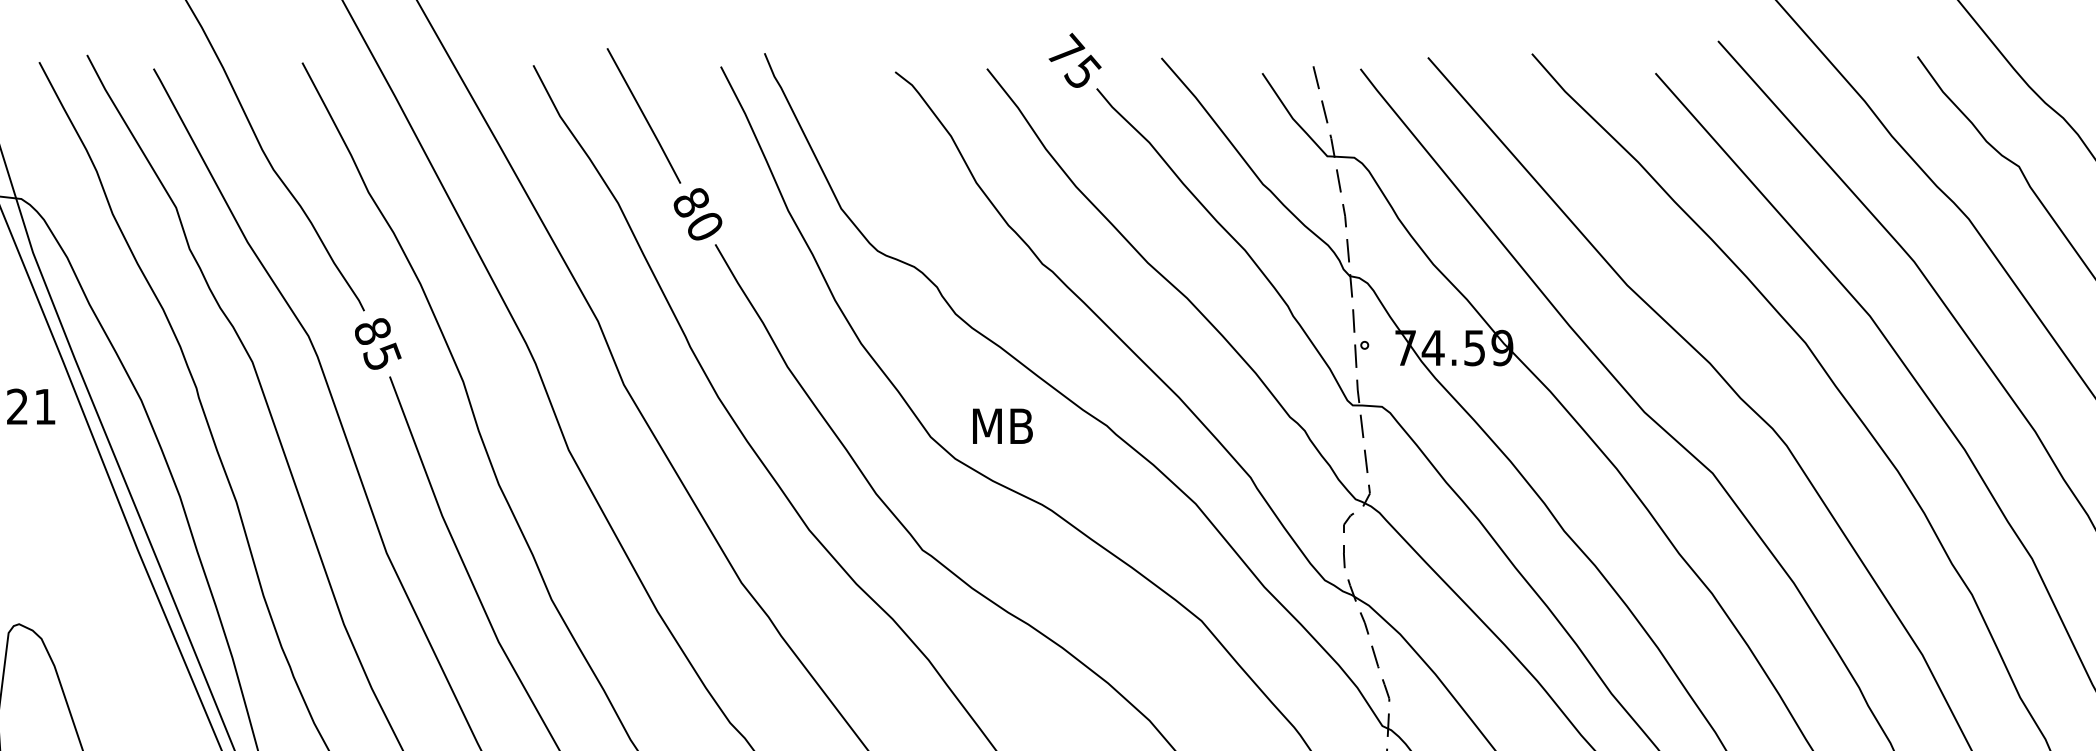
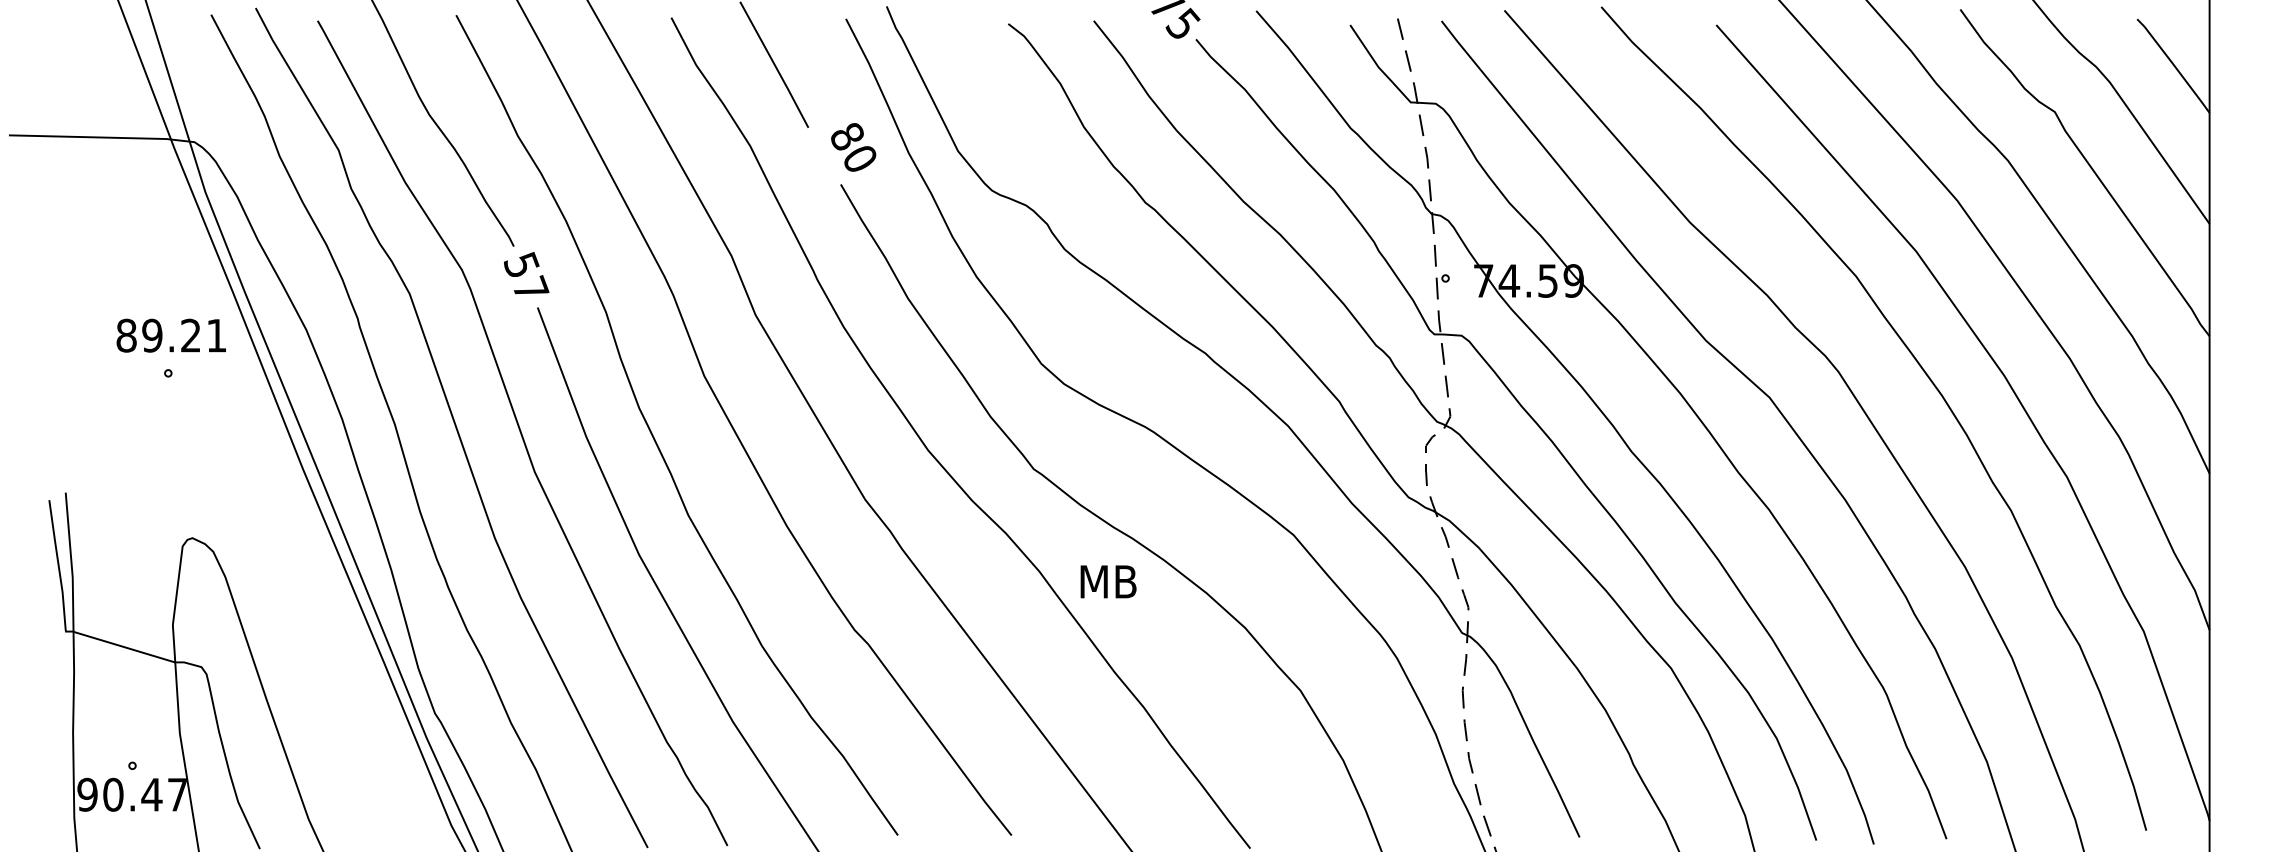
text: (697, 214) -> (853, 147), moved
text: (377, 343) -> (526, 276), 85 -> 57
text: (1002, 425) -> (1108, 581), moved

